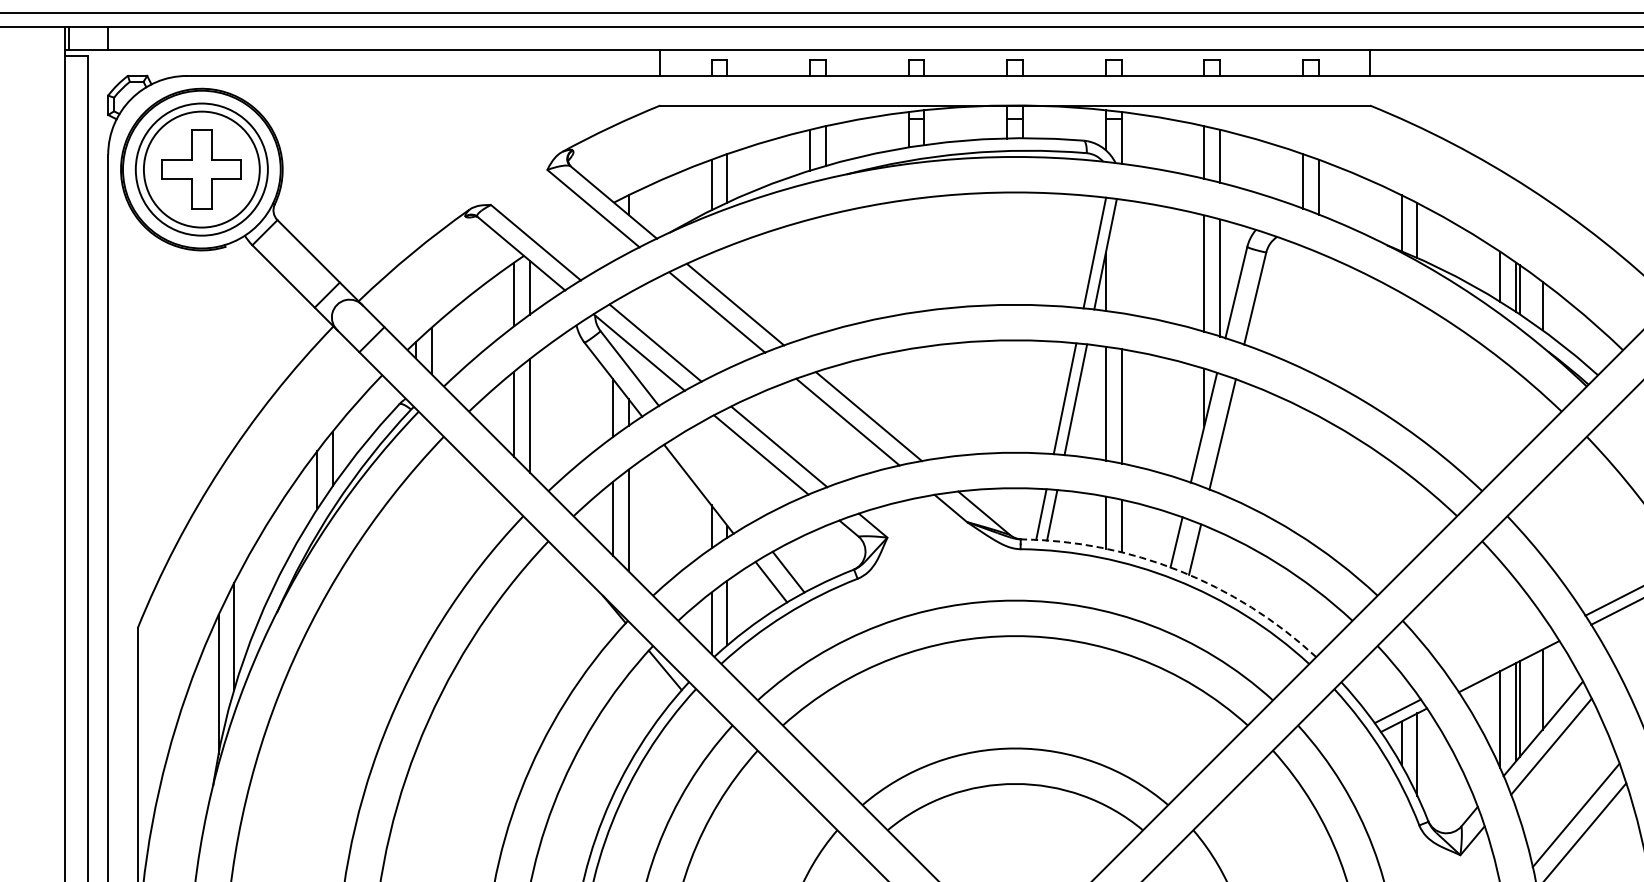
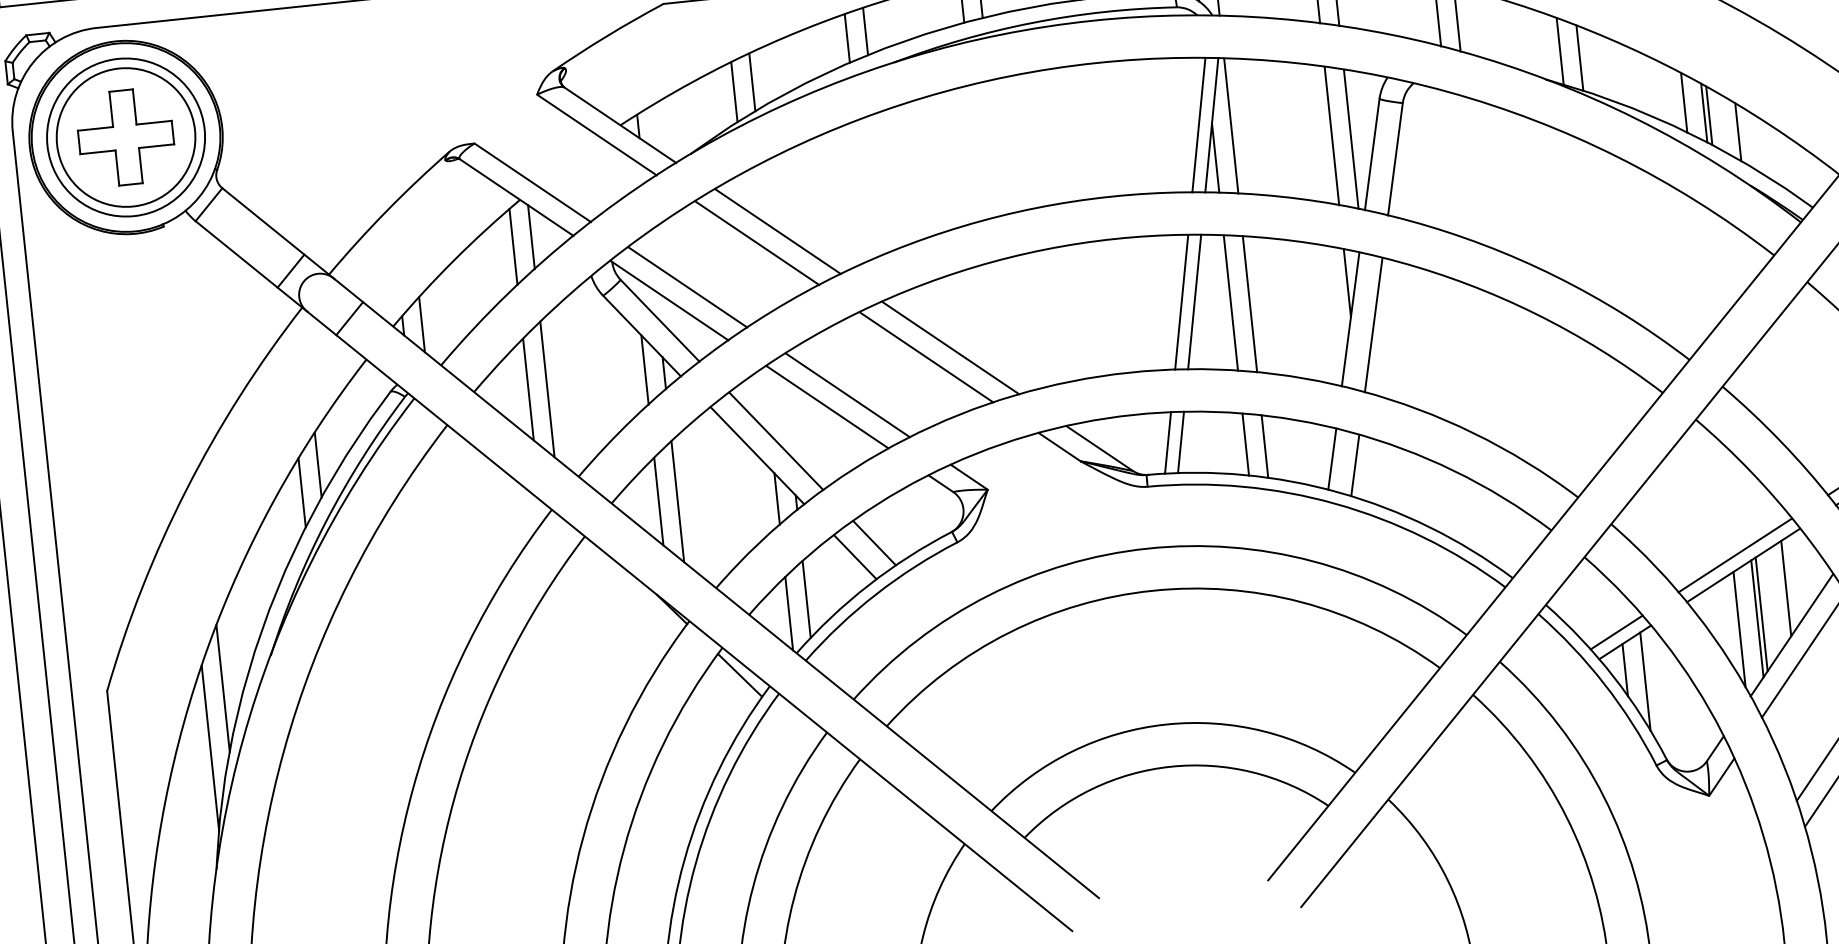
line: (1121, 256) -> (1231, 125), added
line: (715, 478) -> (775, 440), added
arc: (1179, 570) -> (1339, 492), dashed -> solid
line: (1502, 657) -> (1734, 555), added

